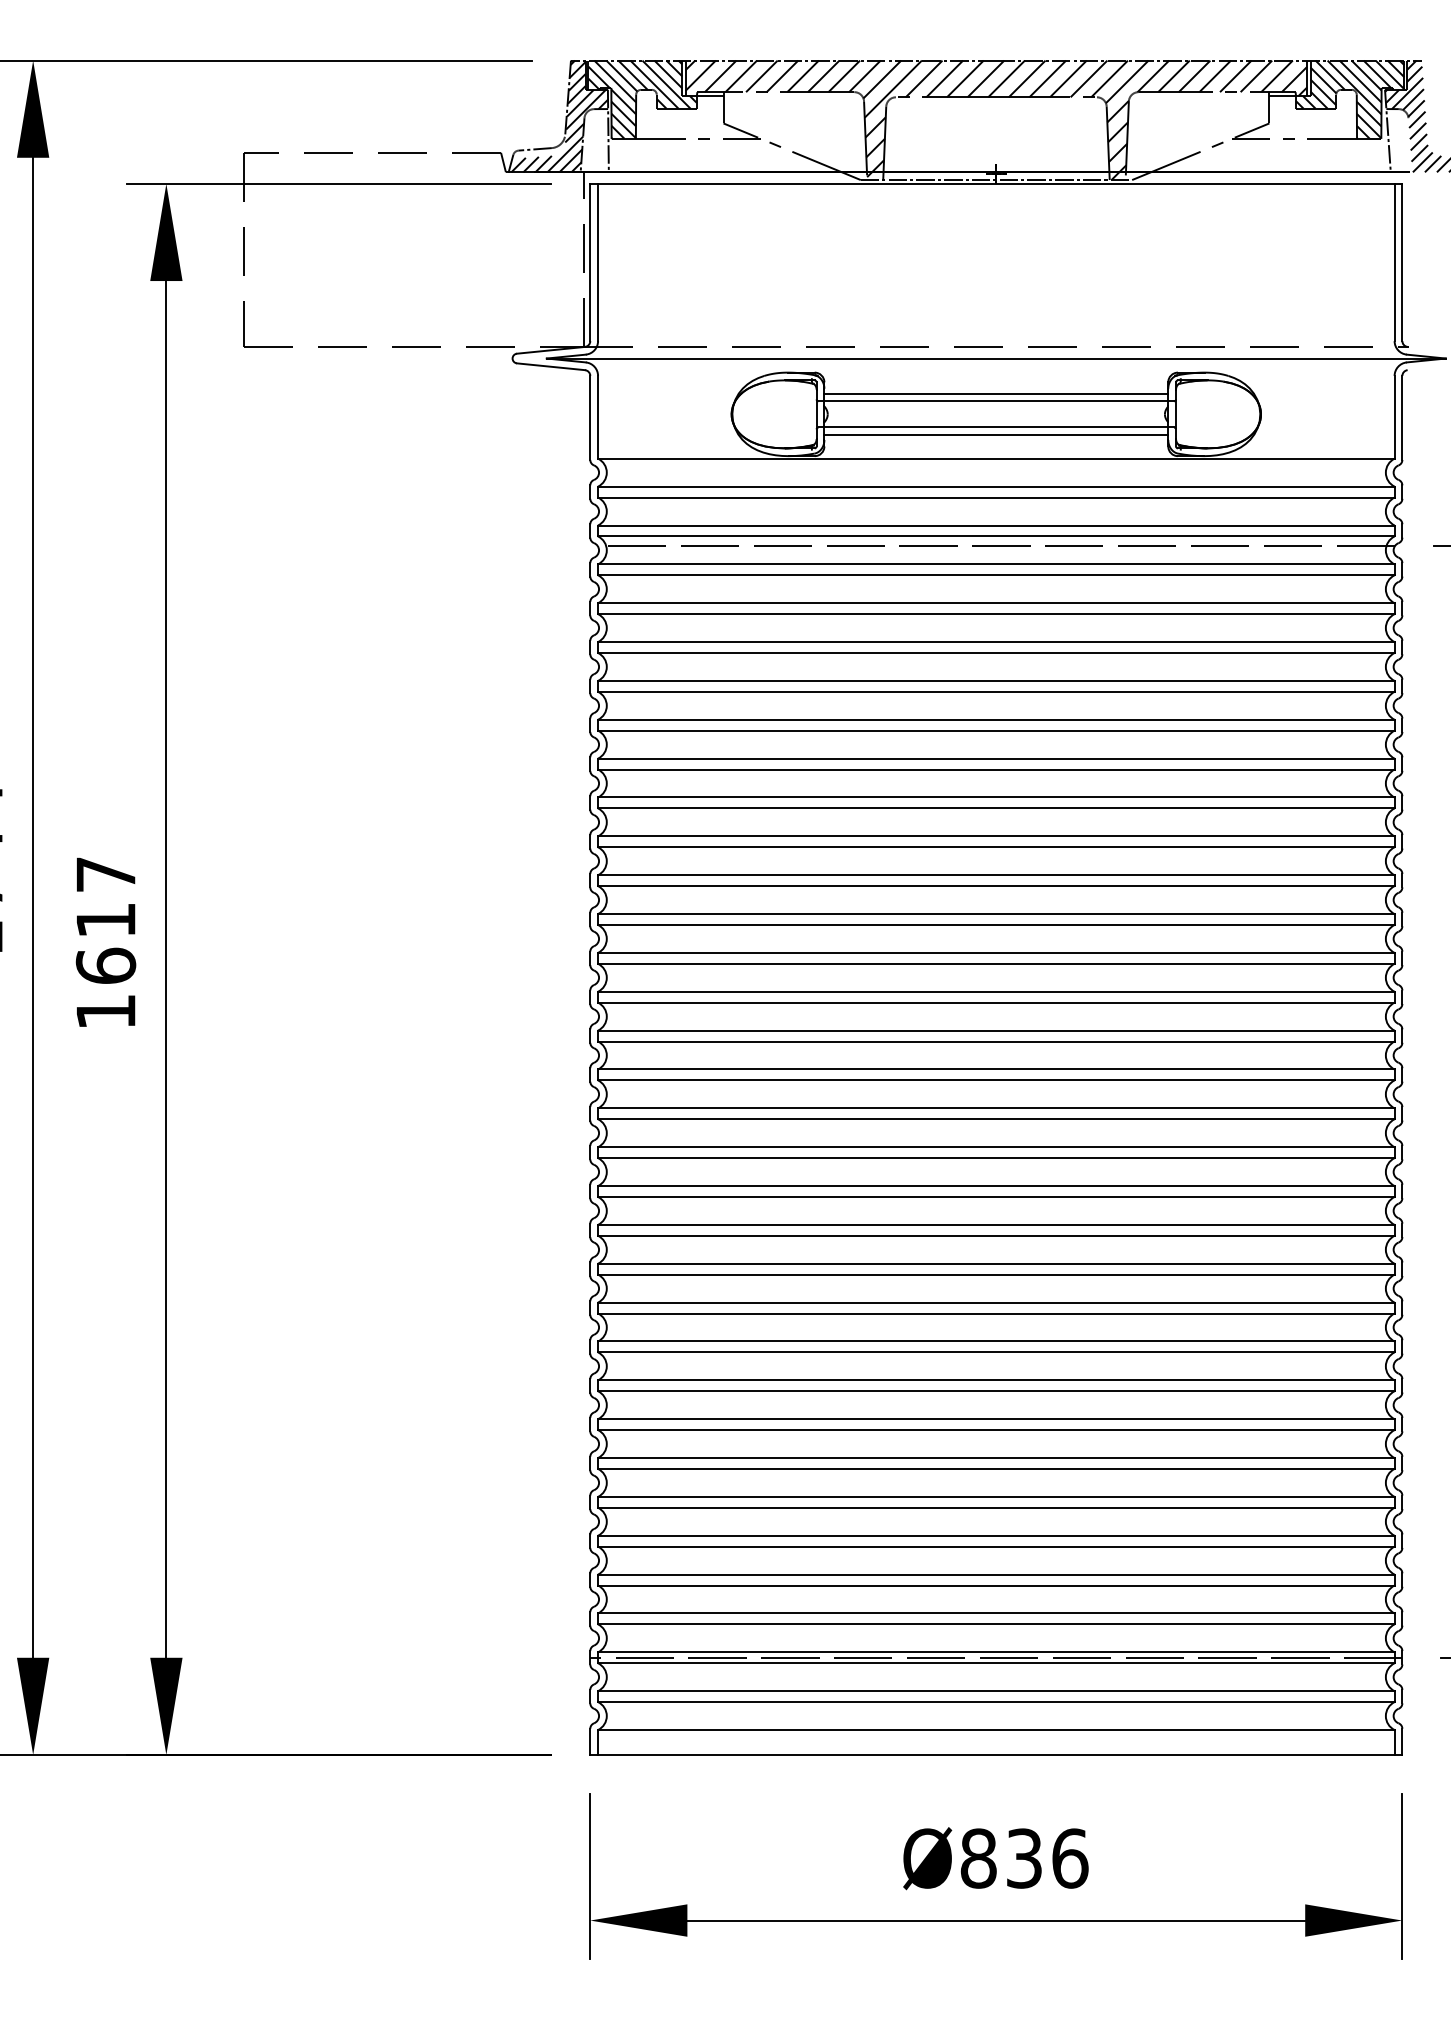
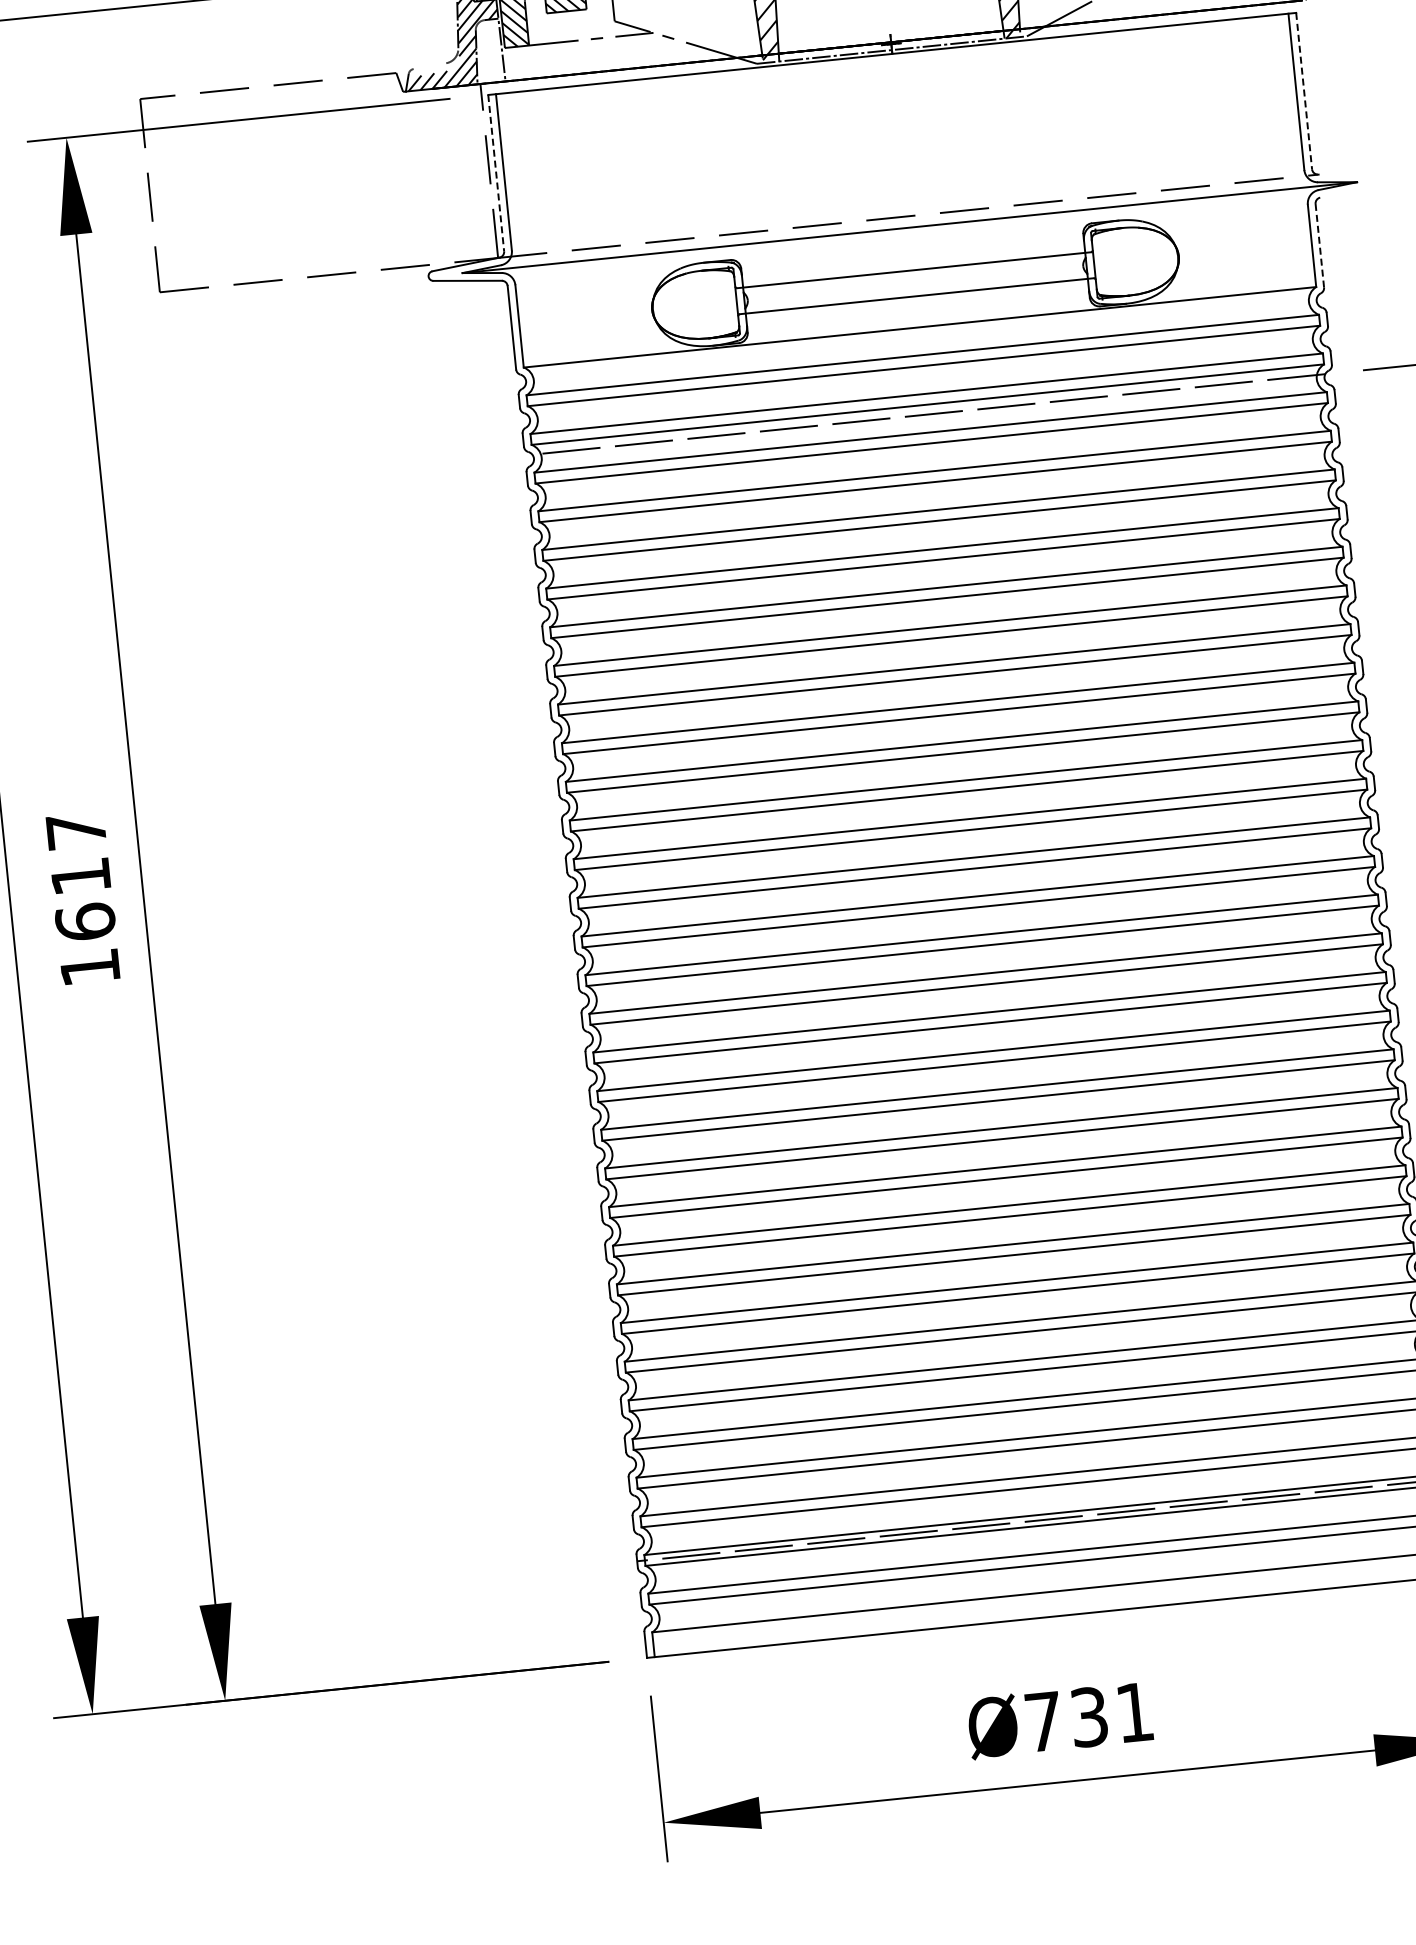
line: (534, 149) -> (429, 66), removed
line: (590, 262) -> (496, 173), solid -> dashed
line: (1402, 262) -> (1304, 91), solid -> dashed
line: (996, 393) -> (913, 262), removed
line: (1402, 418) -> (1320, 246), solid -> dashed
line: (996, 435) -> (917, 304), removed
text: (1024, 1858) -> (1089, 1717), Ø836 -> Ø731

